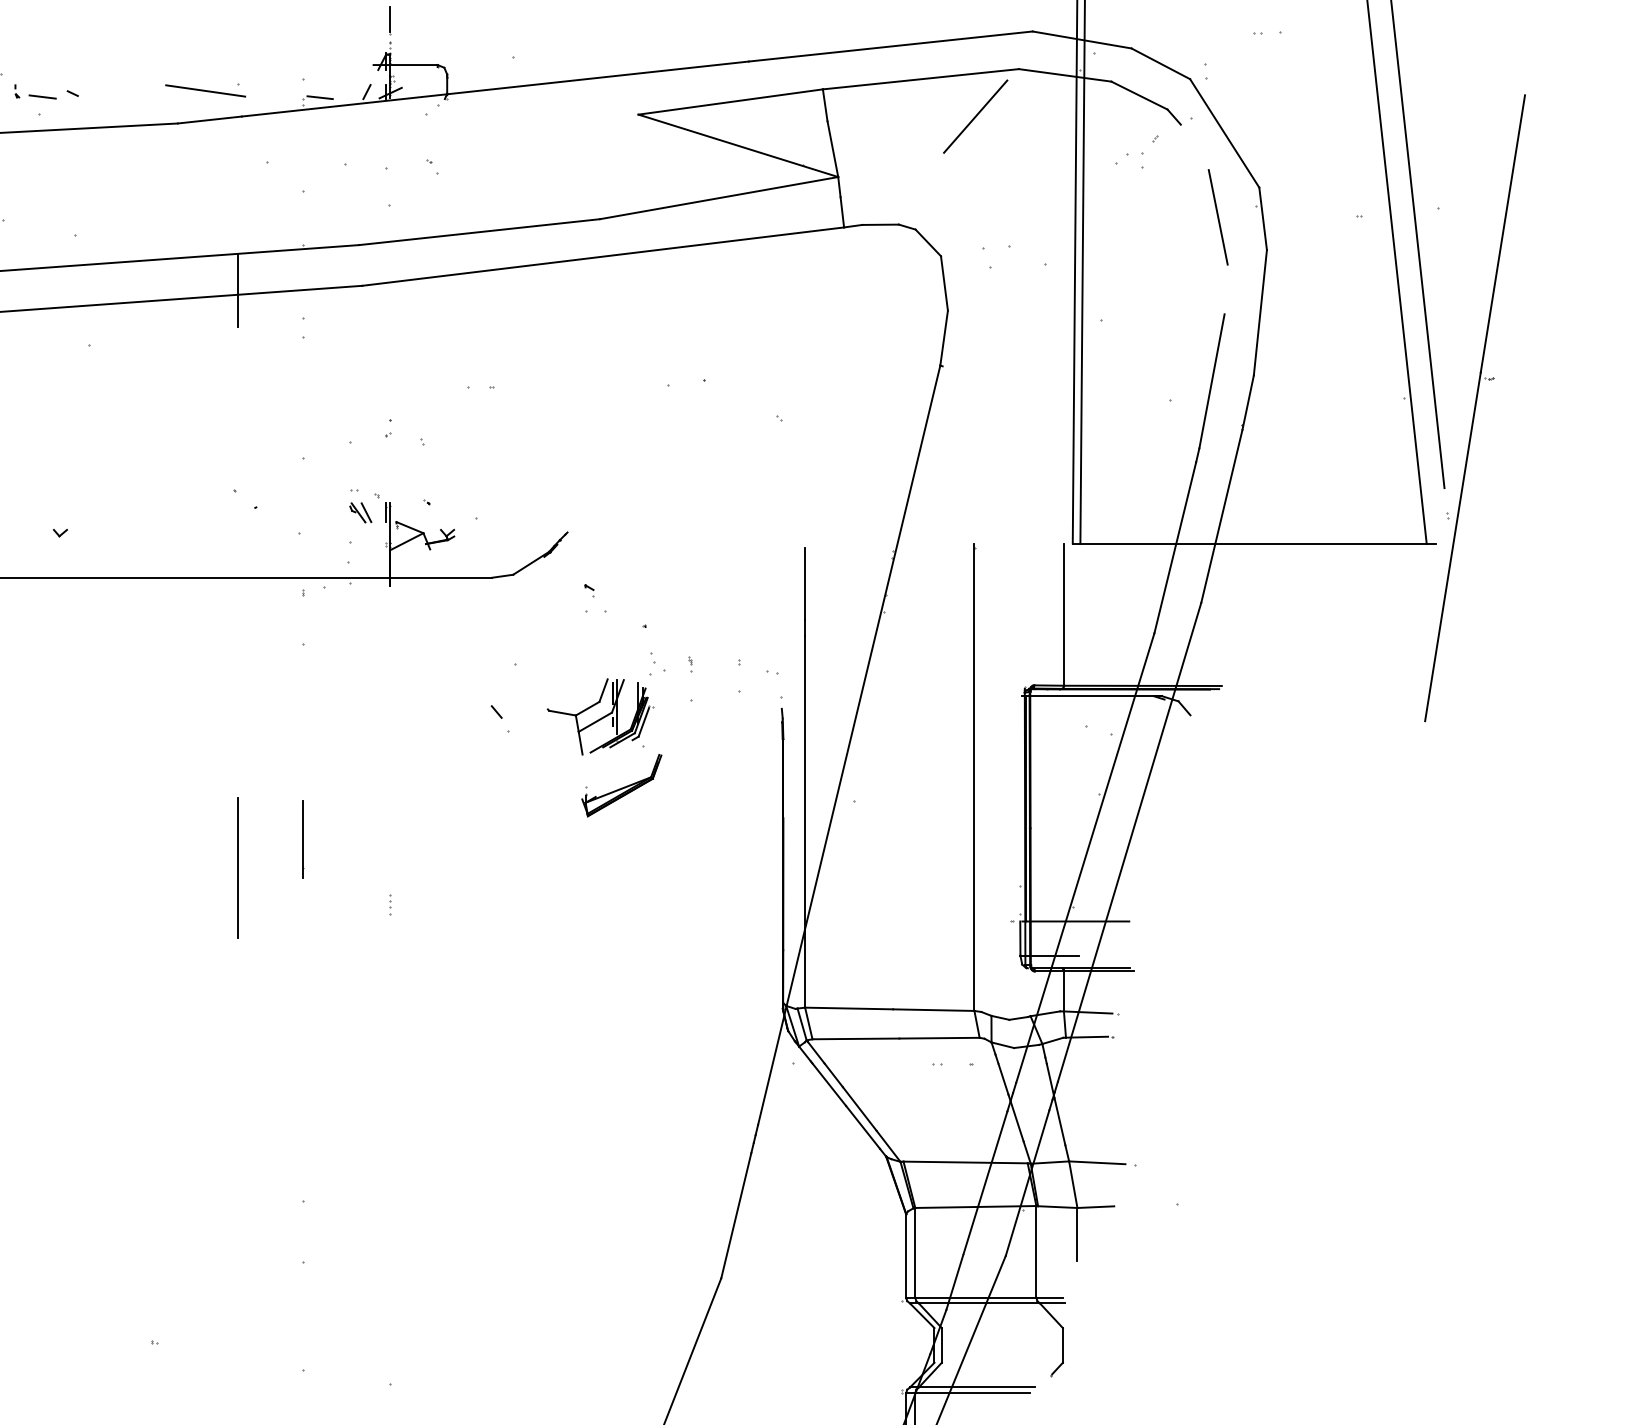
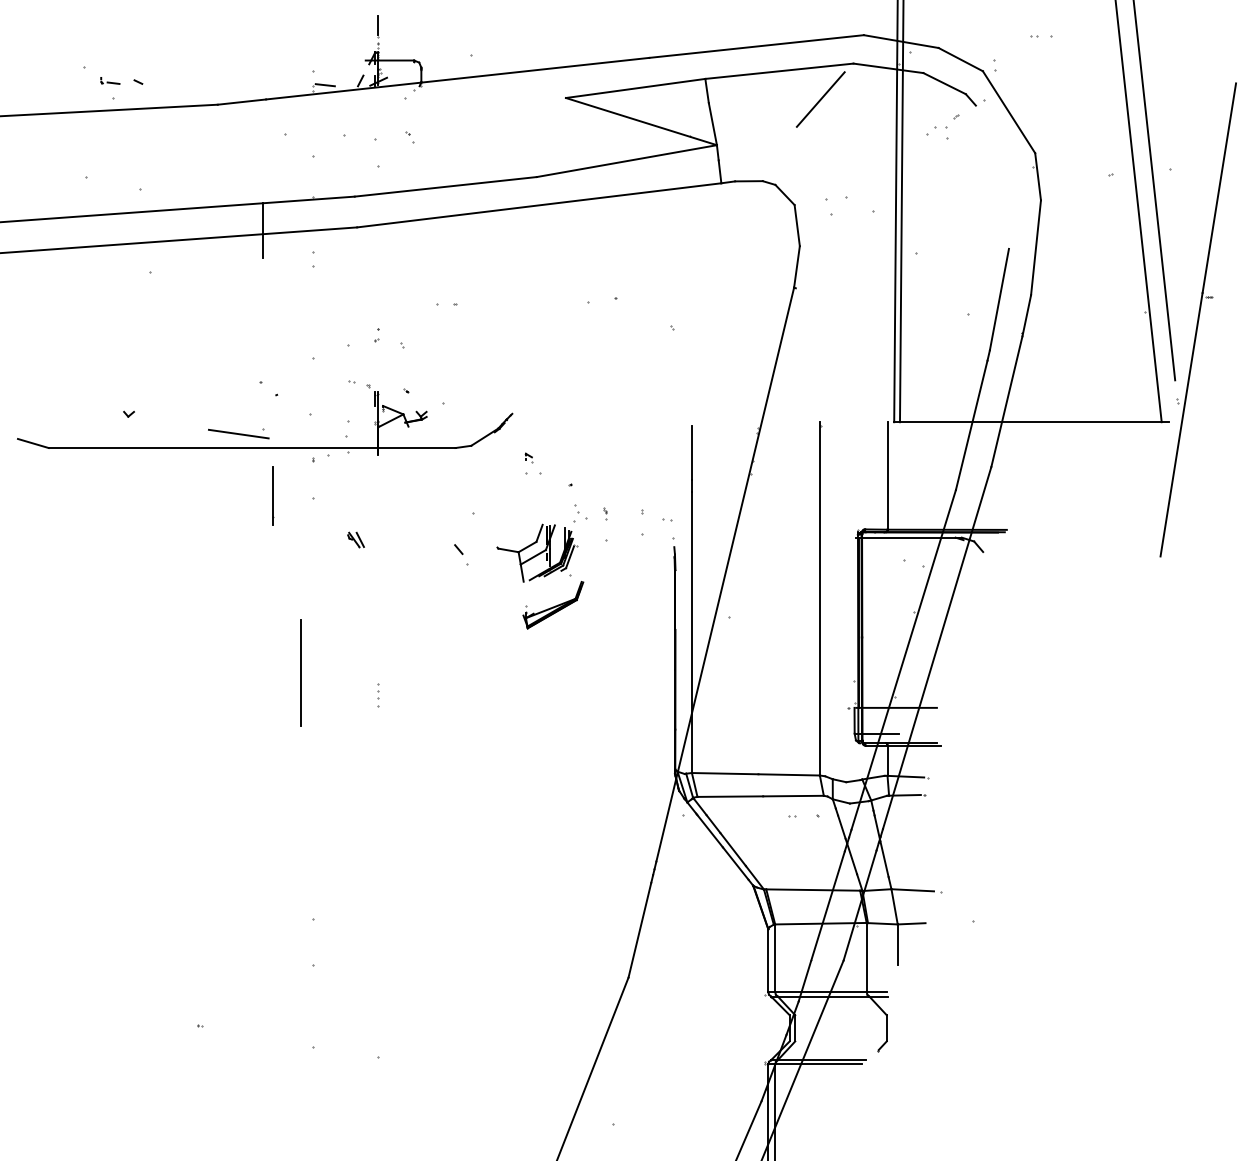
part: (205, 90) -> (238, 433), moved
part: (35, 91) -> (110, 80), size x0.6
line: (1218, 217) -> (1004, 175), removed
part: (360, 512) -> (355, 539), moved
line: (304, 838) -> (273, 495), moved
line: (237, 866) -> (300, 672), moved
part: (390, 905) -> (378, 695), size x1.6

